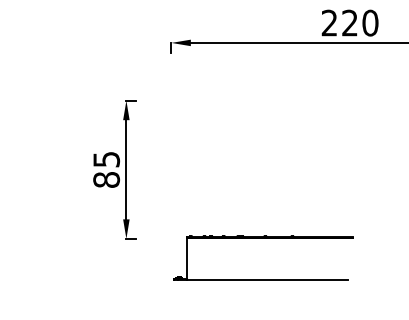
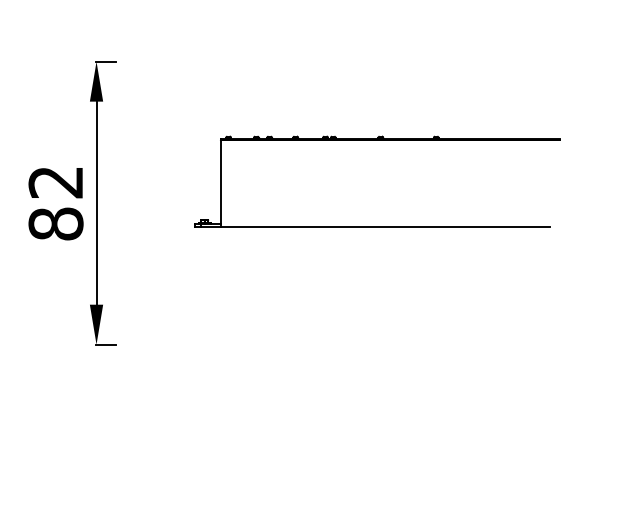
text: (106, 159) -> (55, 182), 85 -> 82
part: (263, 238) -> (377, 141), moved

